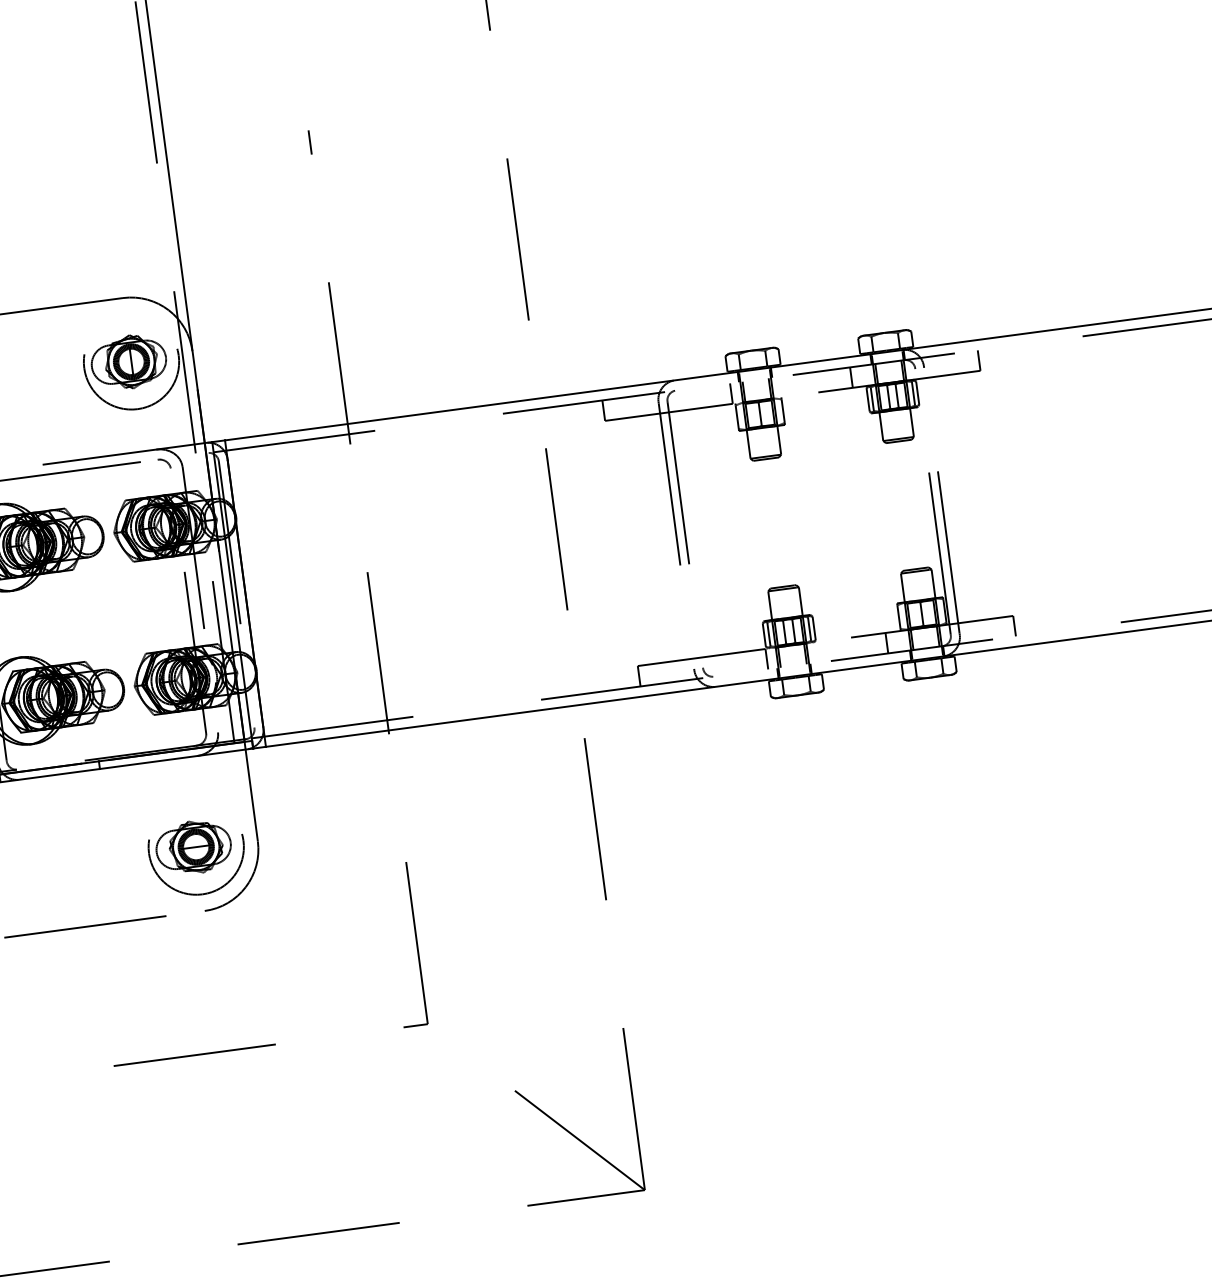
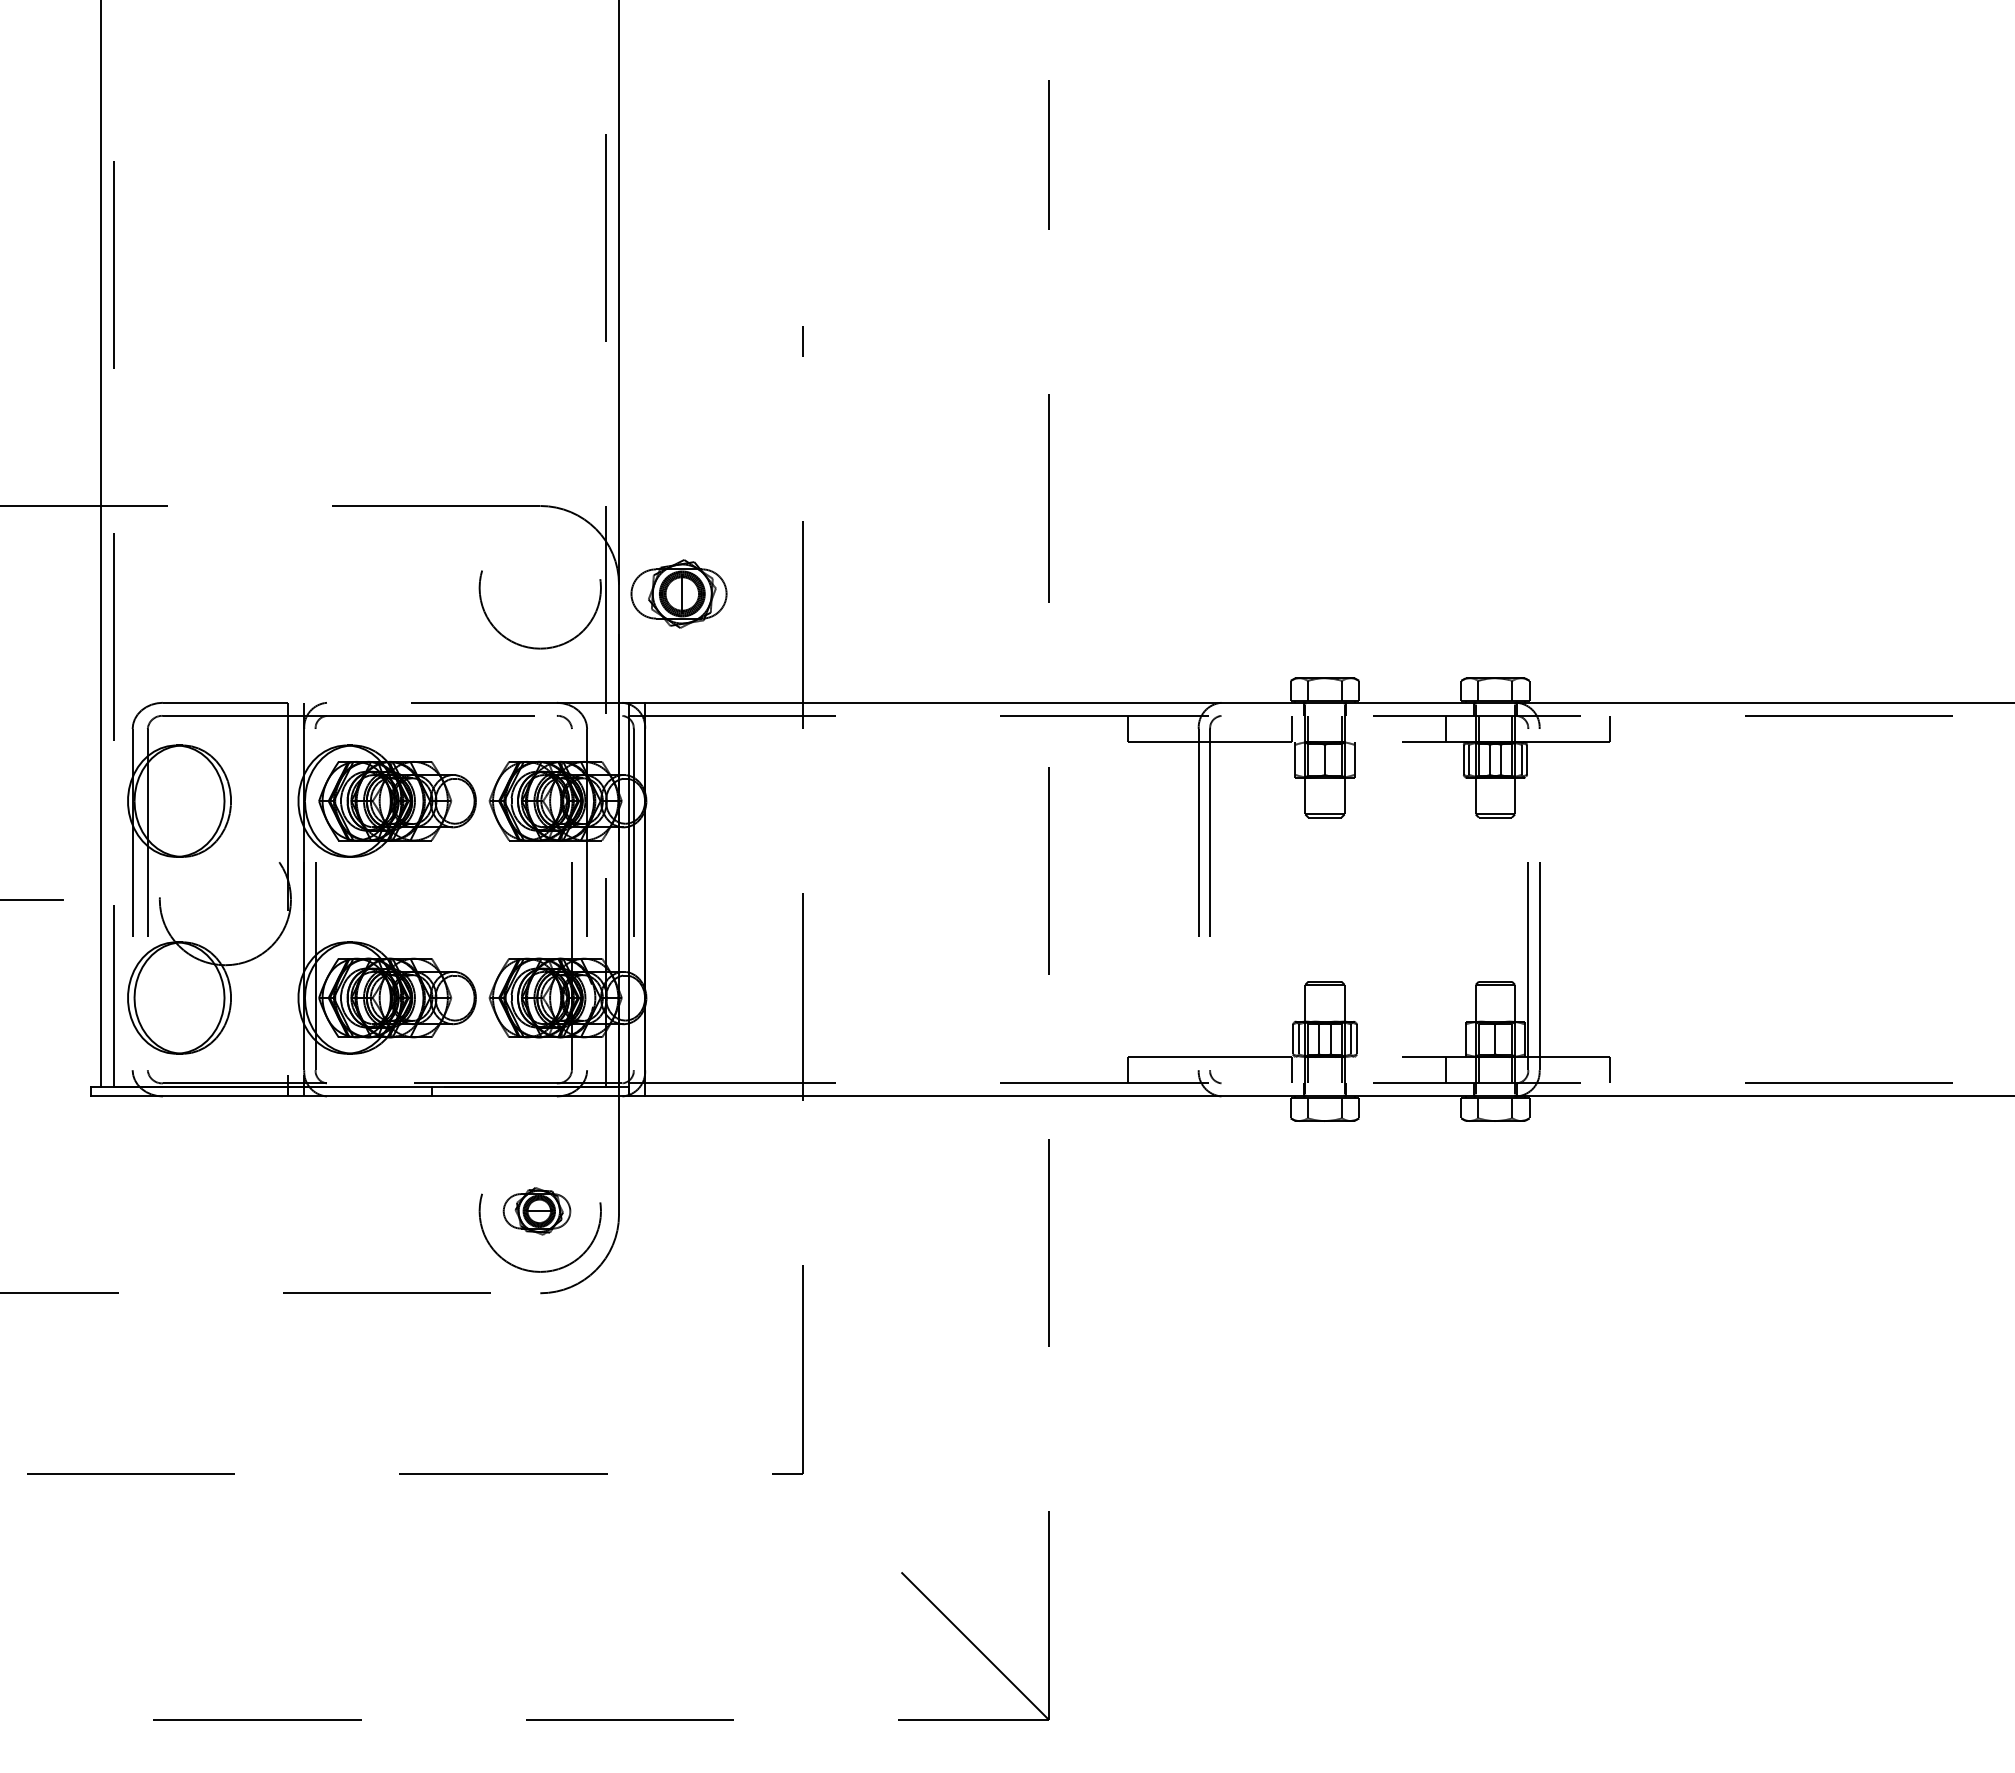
part: (128, 361) -> (678, 593), moved
part: (193, 847) -> (536, 1211), size x0.7

